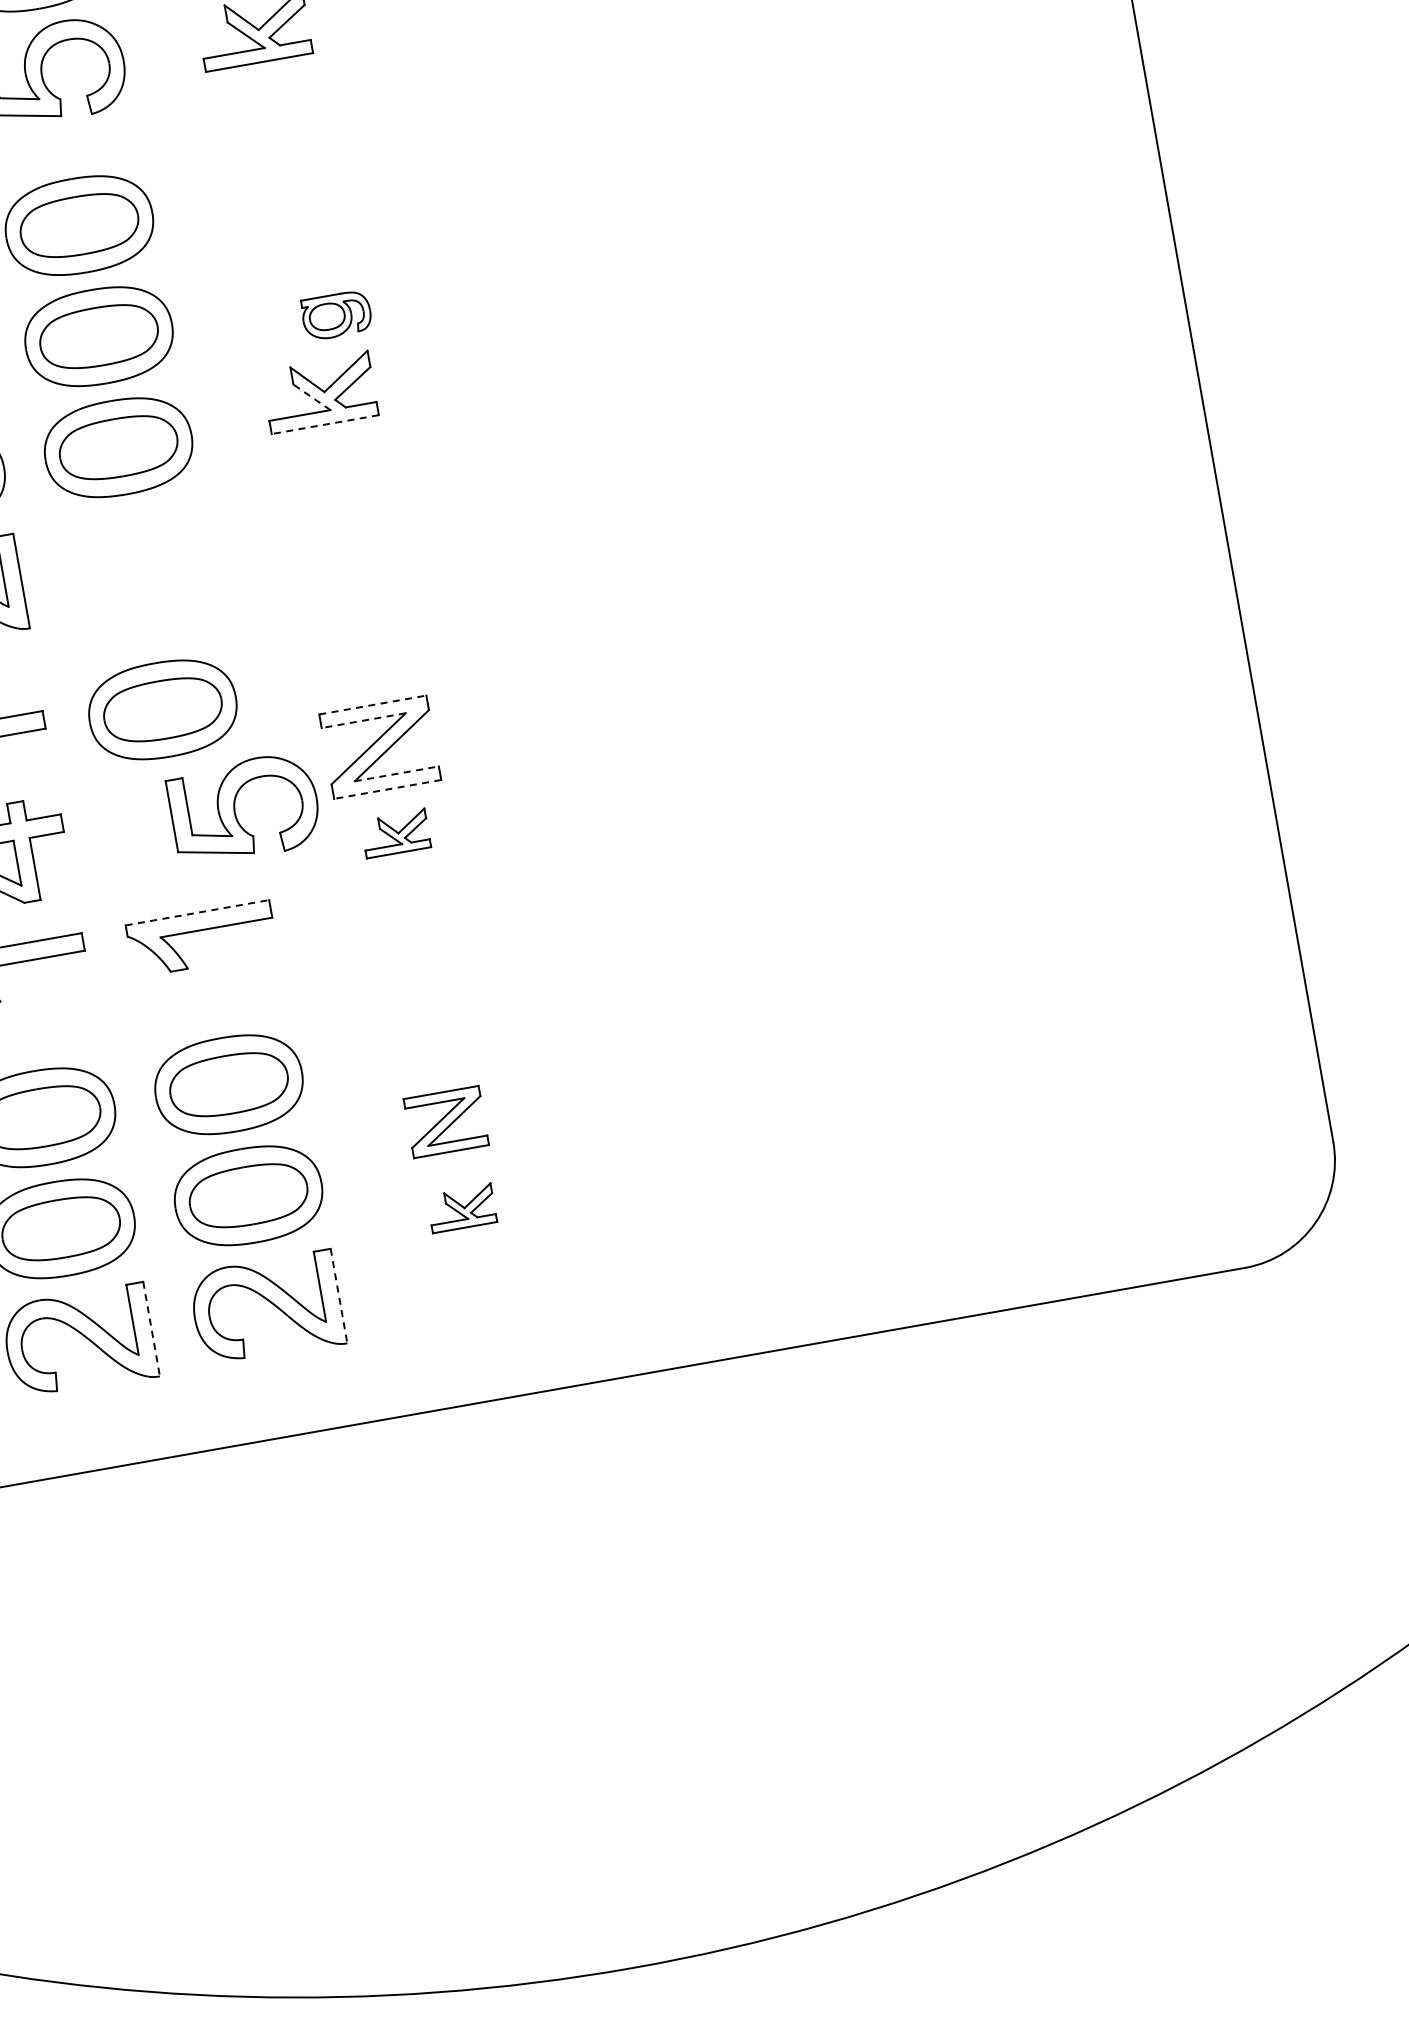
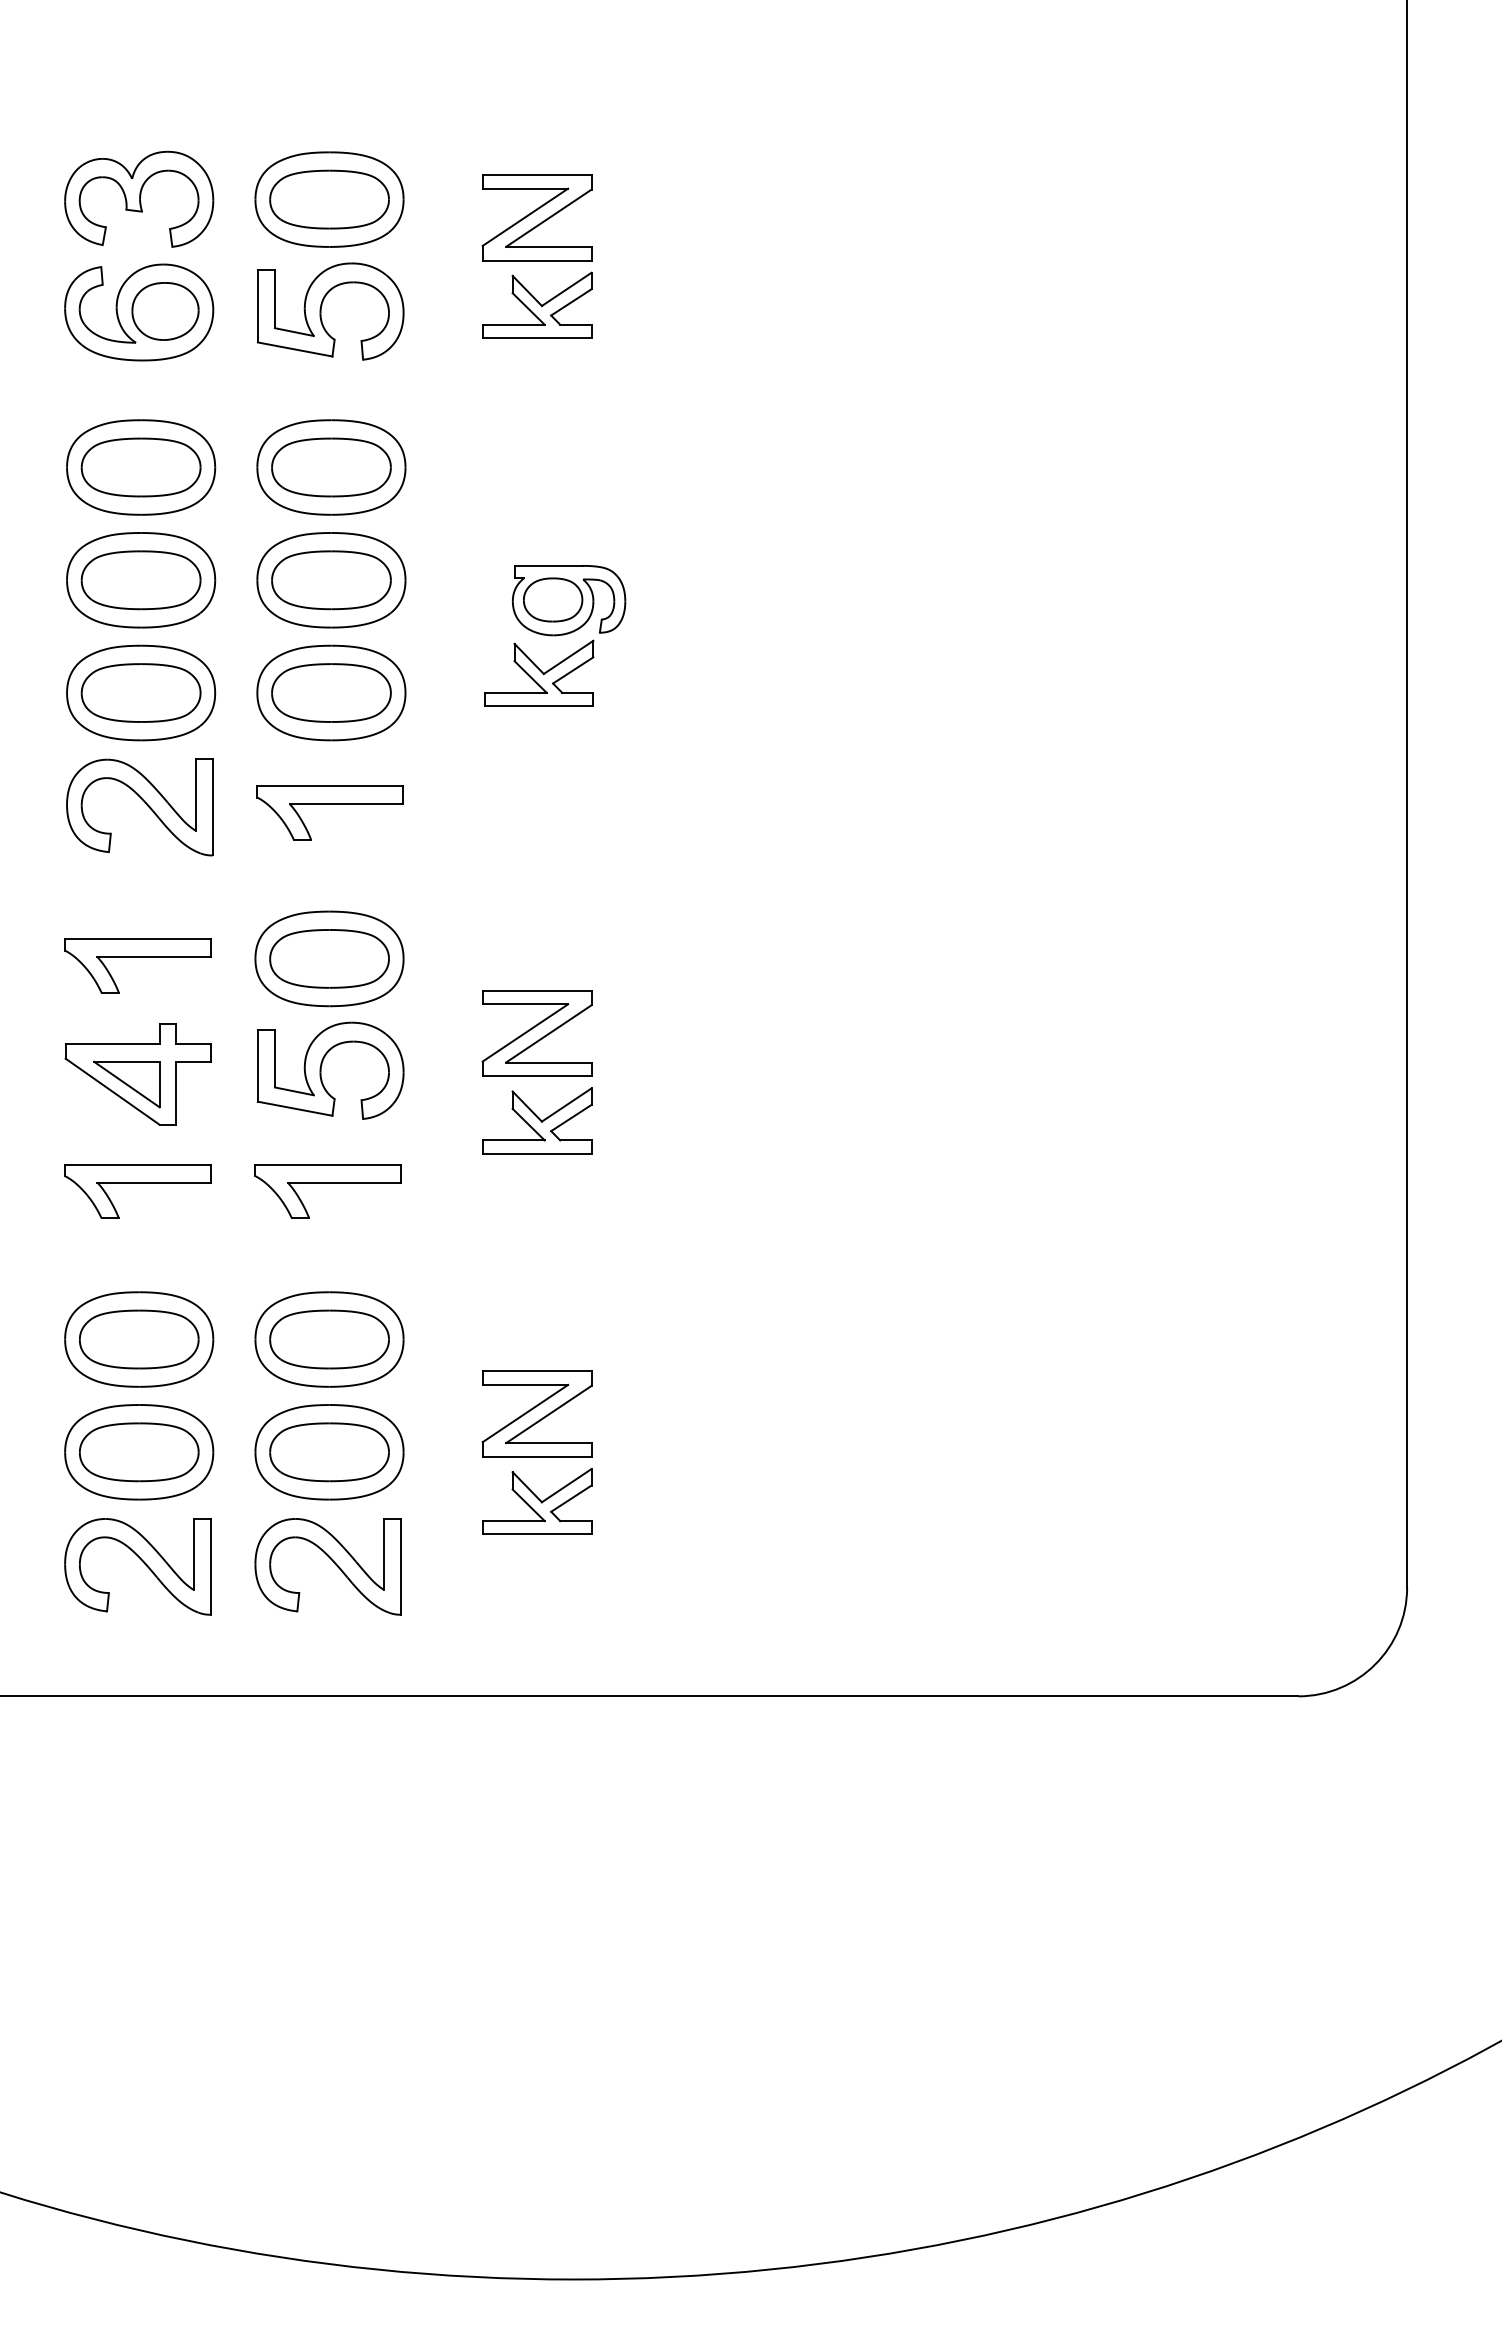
part: (336, 315) -> (569, 600), size x1.67
line: (311, 396) -> (530, 676), dashed -> solid
line: (324, 425) -> (538, 706), dashed -> solid
part: (136, 557) -> (329, 804), added
line: (373, 704) -> (537, 990), dashed -> solid
line: (363, 720) -> (525, 1004), dashed -> solid
line: (396, 773) -> (548, 1062), dashed -> solid
line: (387, 789) -> (536, 1076), dashed -> solid
part: (235, 810) -> (321, 1070), moved
part: (395, 832) -> (537, 1120), size x1.67
line: (197, 912) -> (328, 1164), dashed -> solid
part: (445, 1121) -> (536, 1413), size x1.43
part: (461, 1208) -> (537, 1501), size x1.67
line: (339, 1295) -> (401, 1566), dashed -> solid
line: (151, 1328) -> (210, 1566), dashed -> solid

